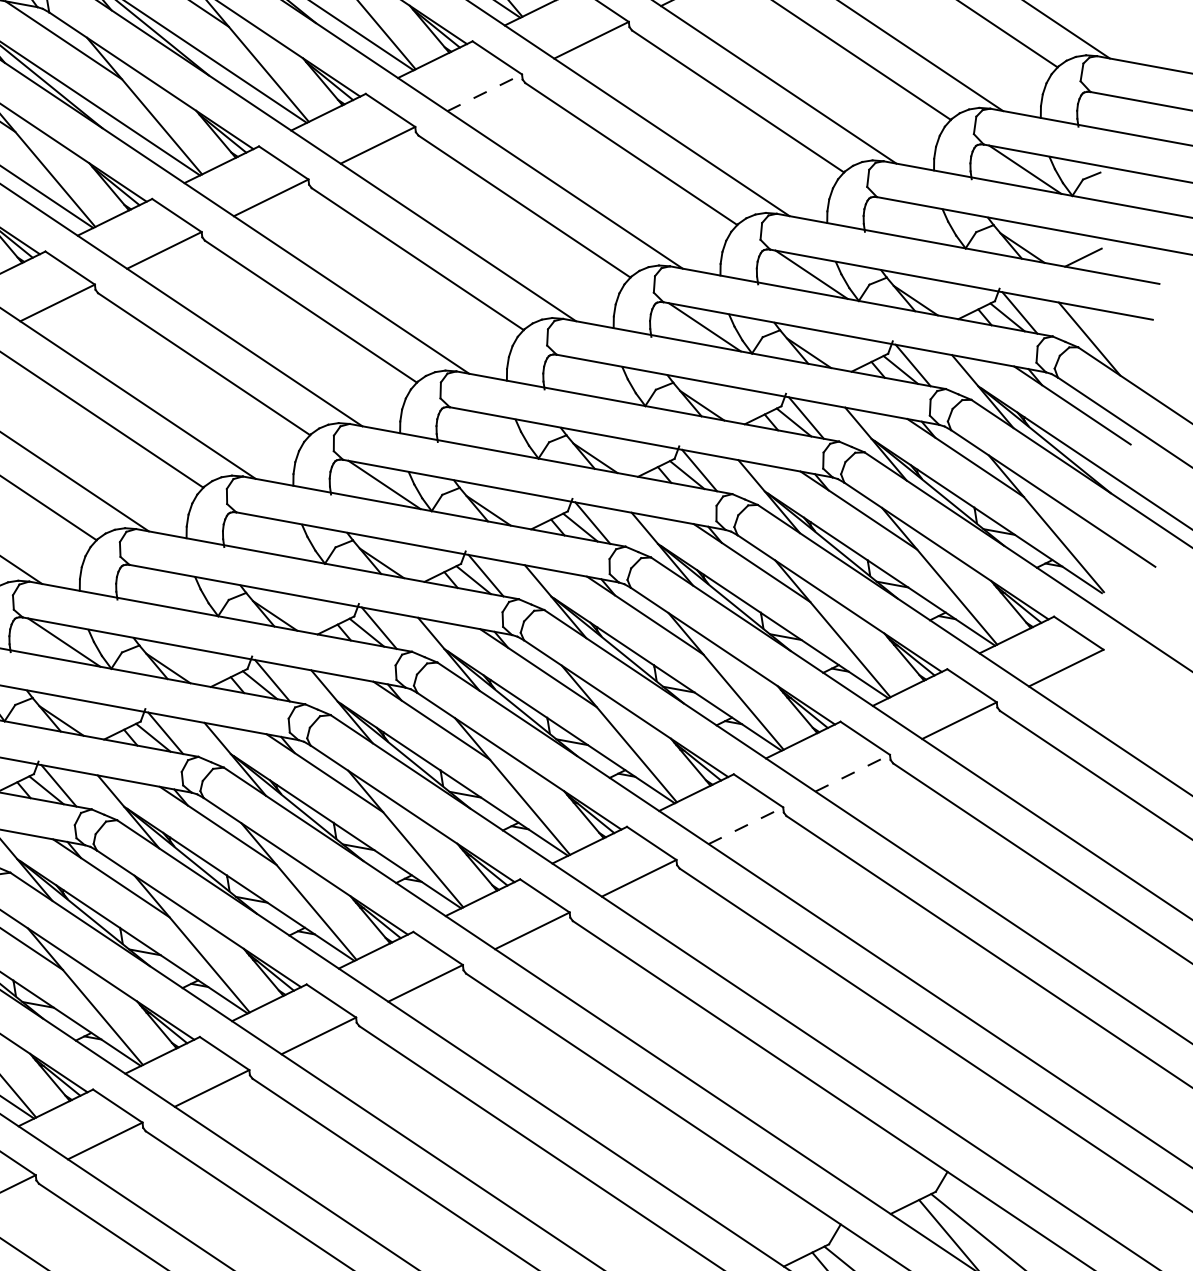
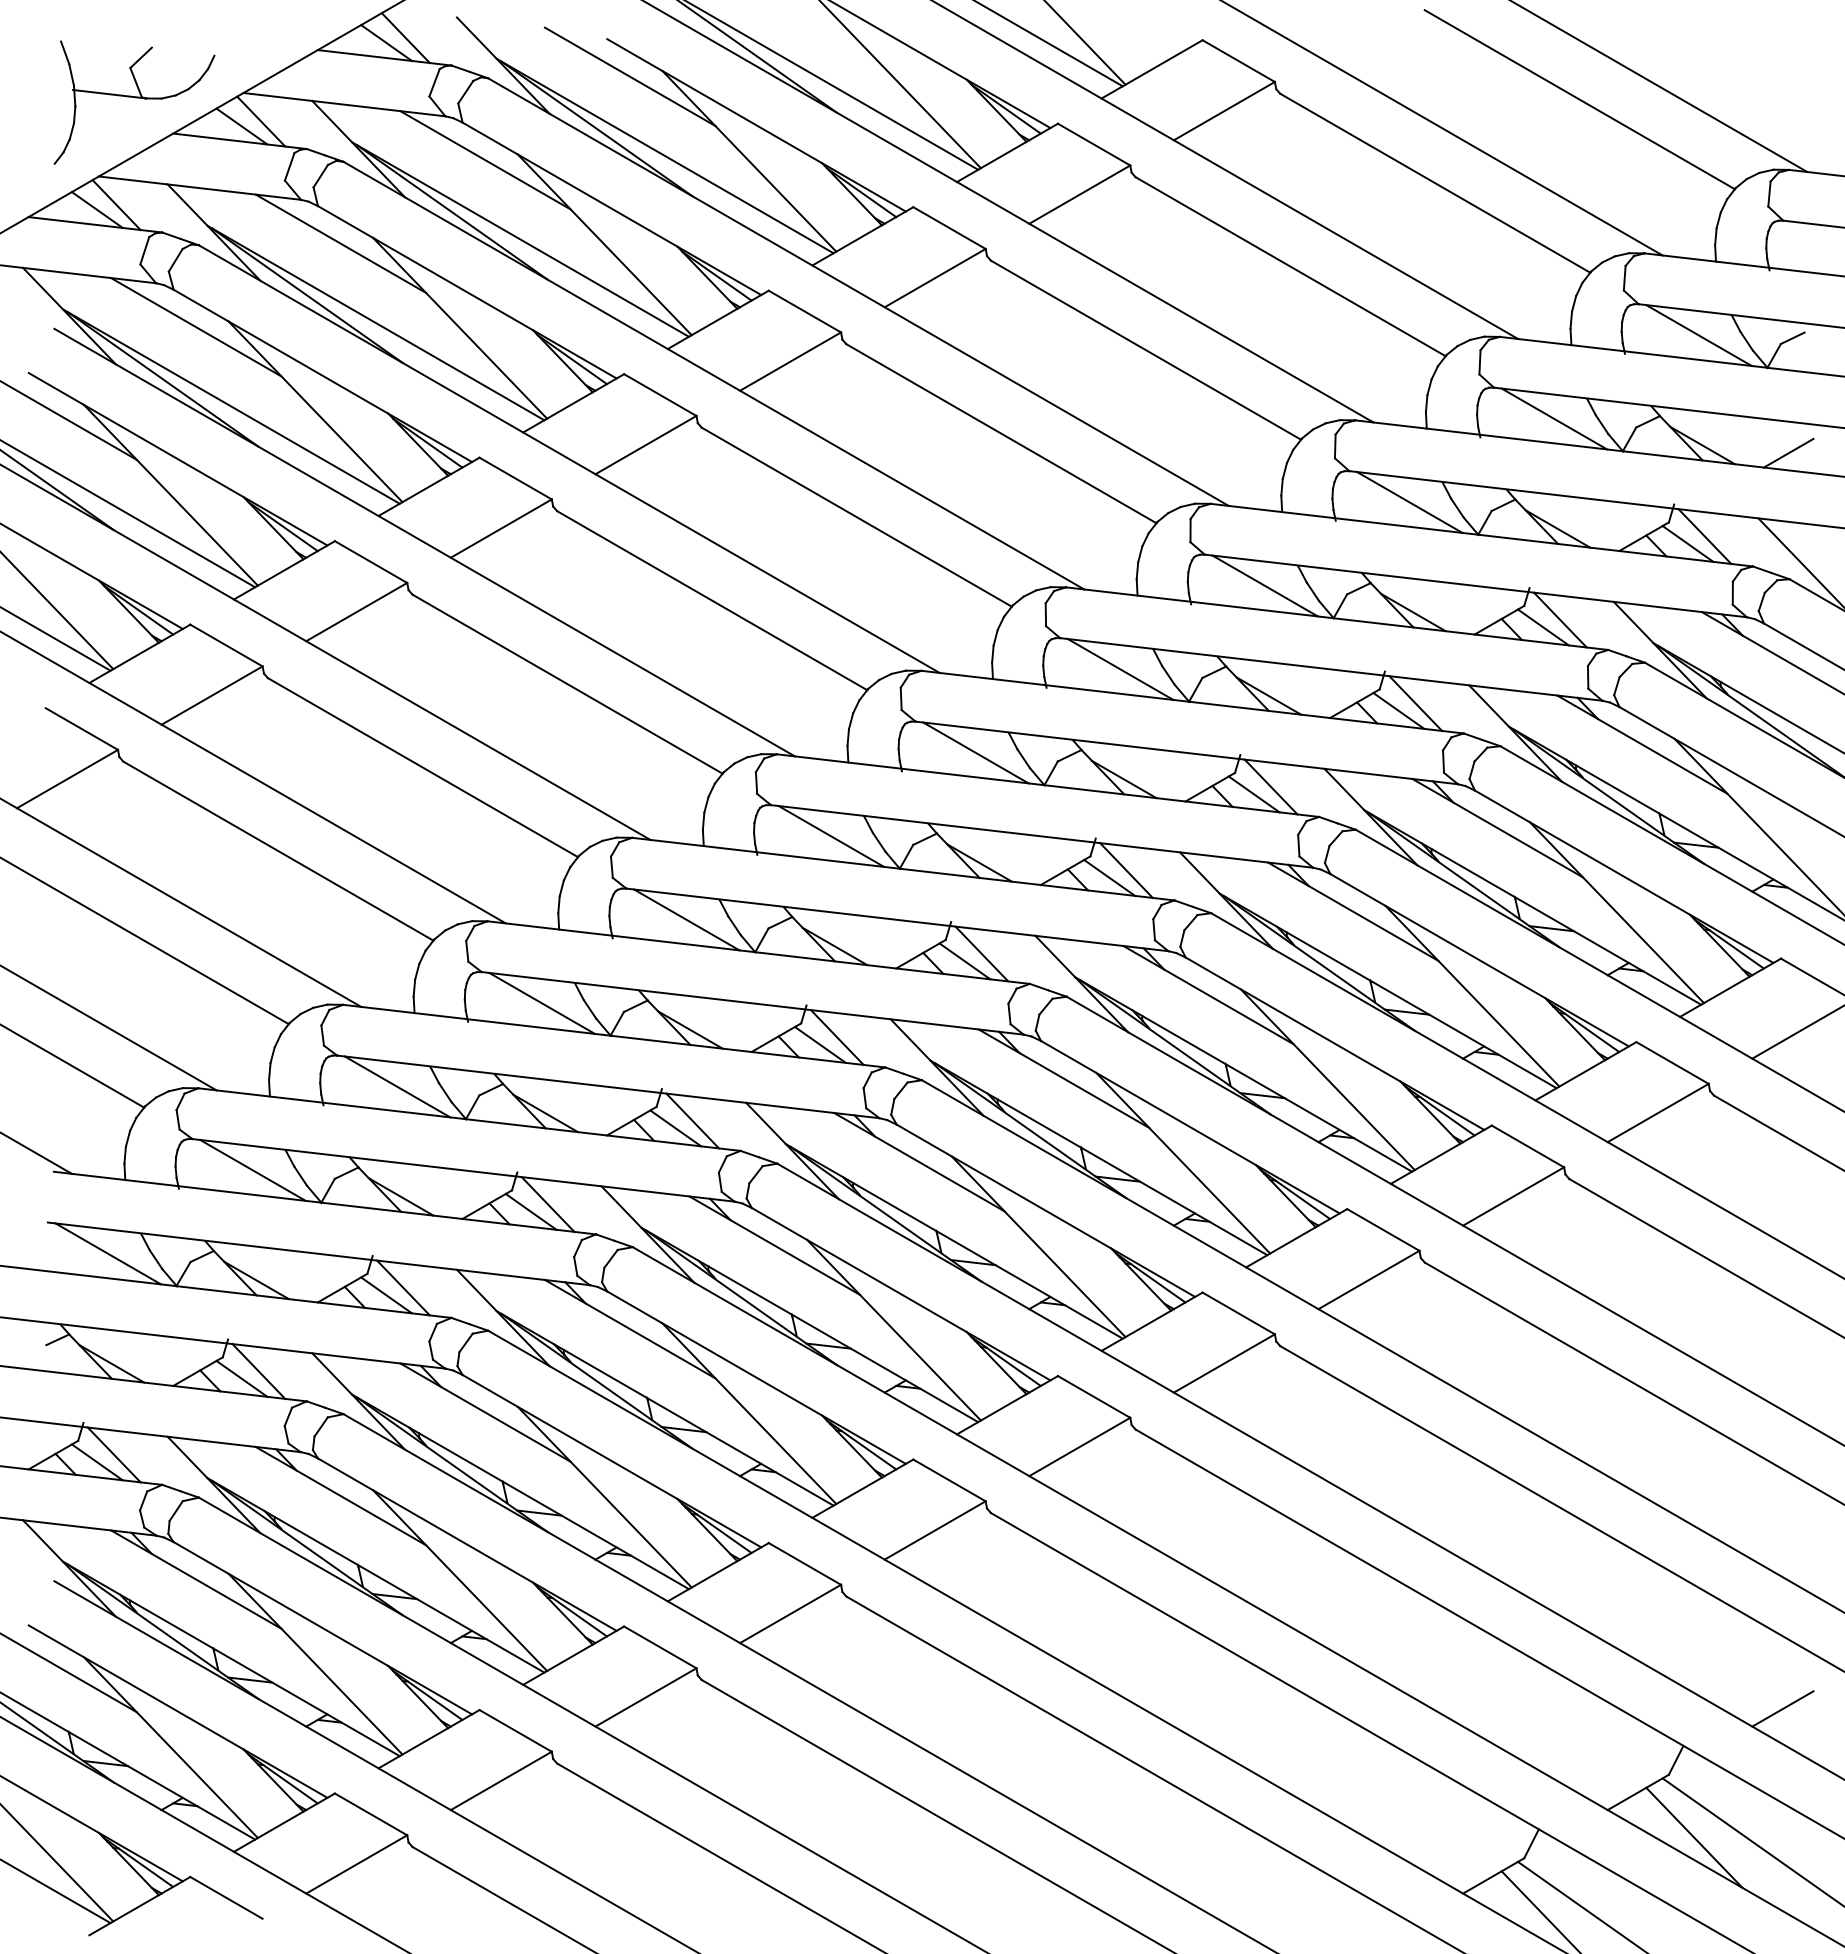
line: (485, 92) -> (935, 277), dashed -> solid
line: (918, 221) -> (1554, 418), added
line: (598, 379) -> (1120, 669), added
line: (491, 432) -> (975, 752), added
line: (277, 537) -> (686, 919), added
line: (170, 589) -> (541, 1002), added
line: (853, 773) -> (1514, 1196), dashed -> solid
line: (746, 825) -> (1369, 1279), dashed -> solid
line: (1019, 1150) -> (1782, 1708), added

